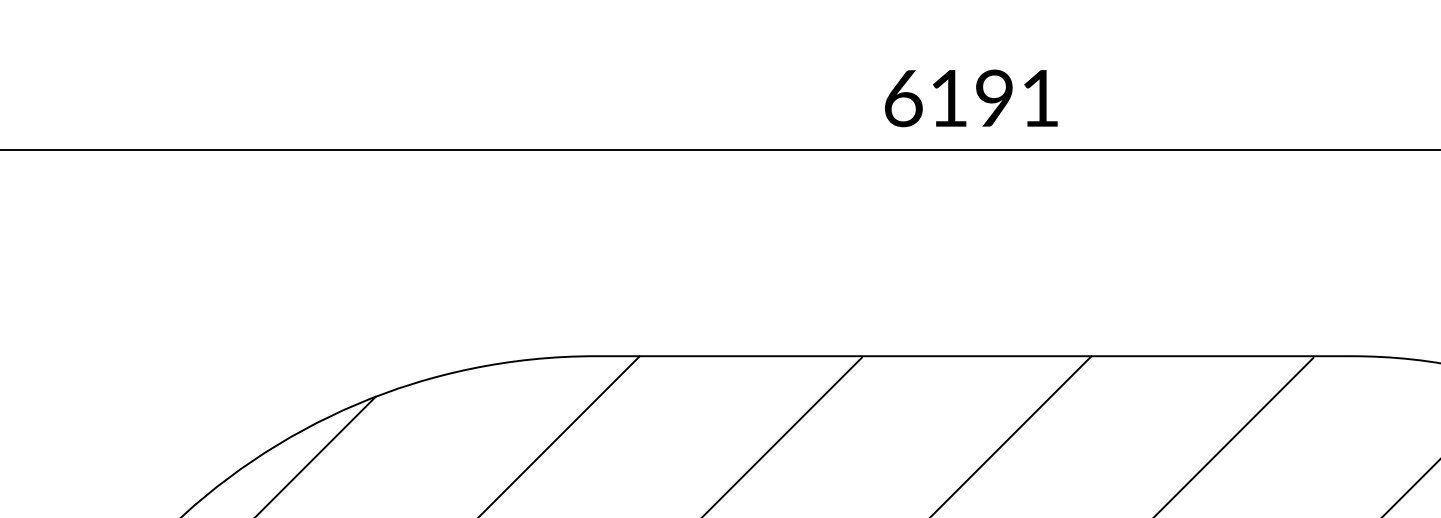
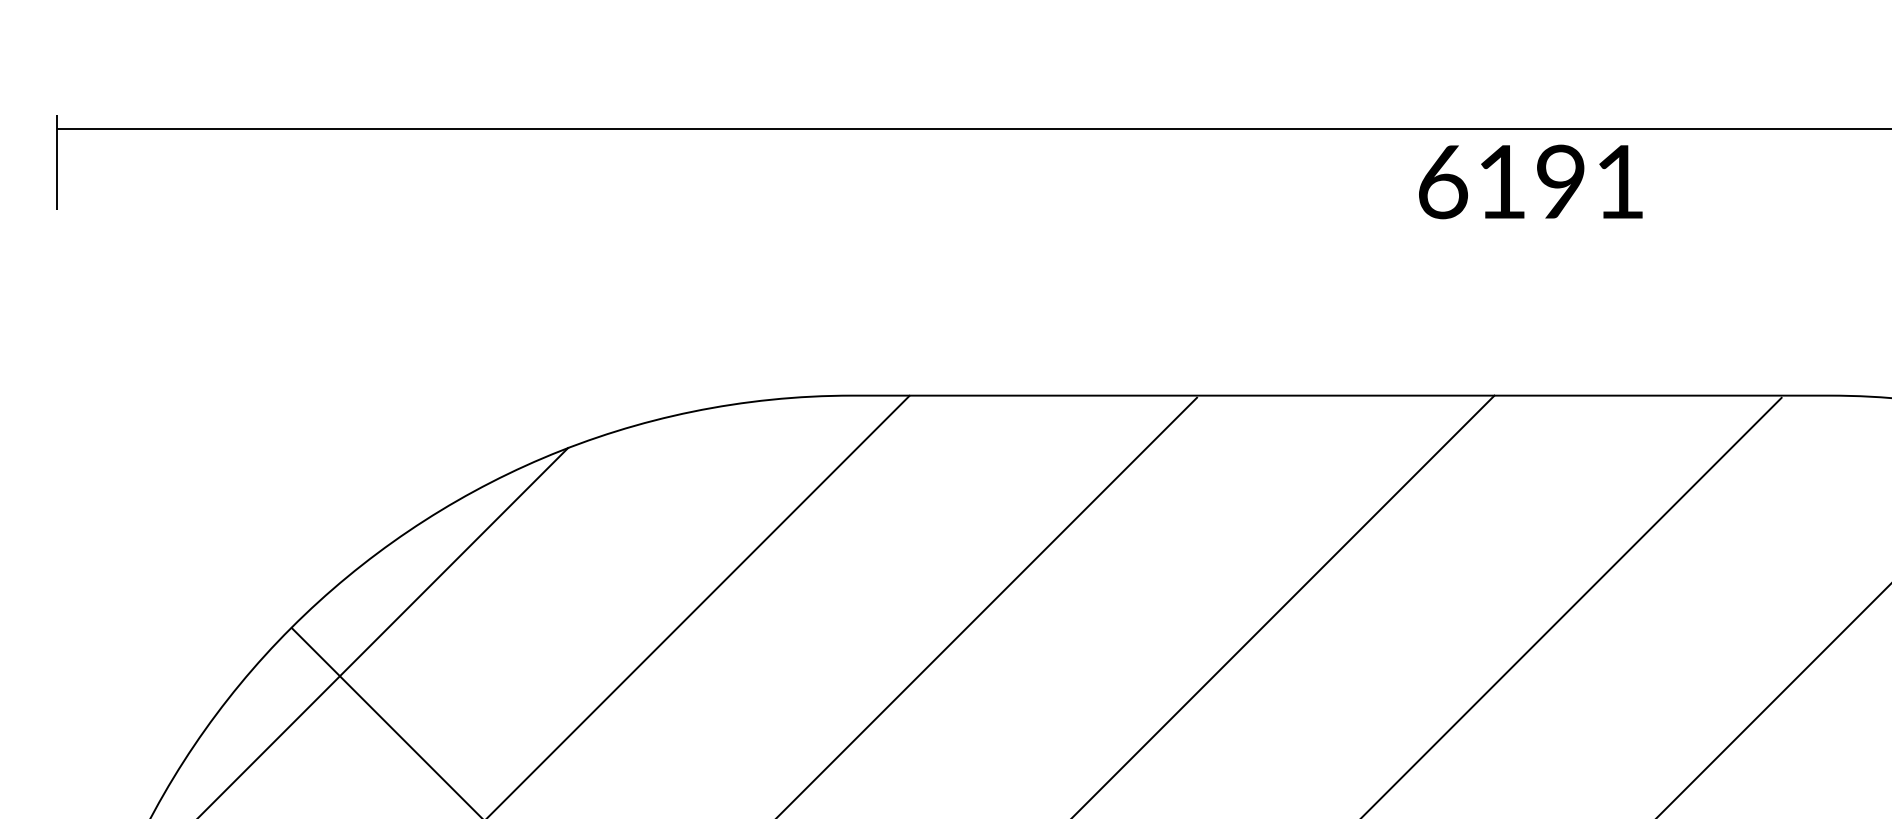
text: (971, 98) -> (1530, 181), moved

